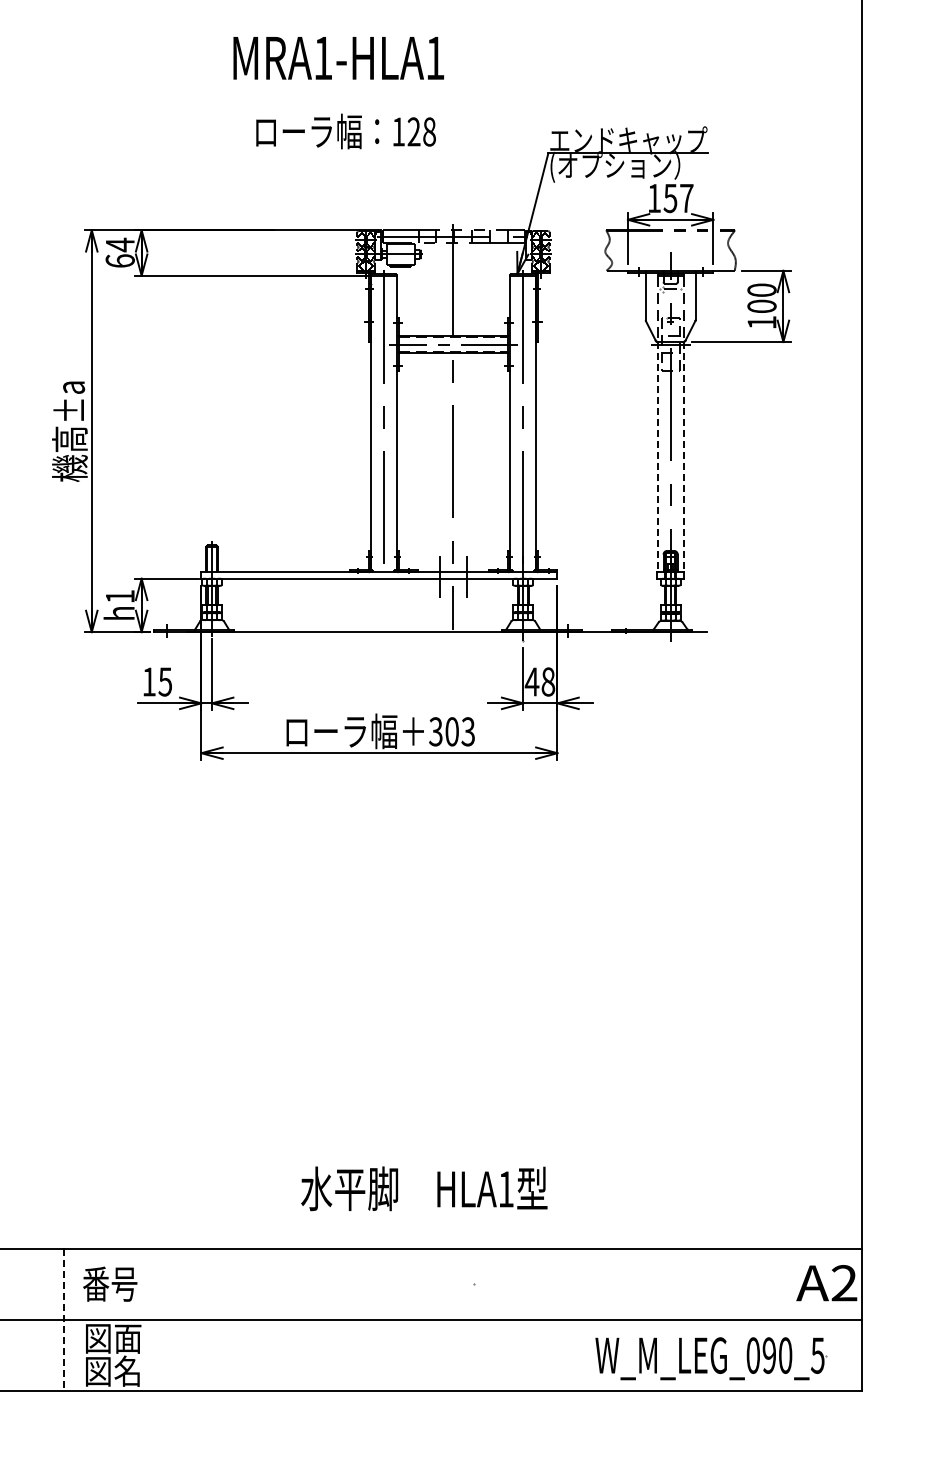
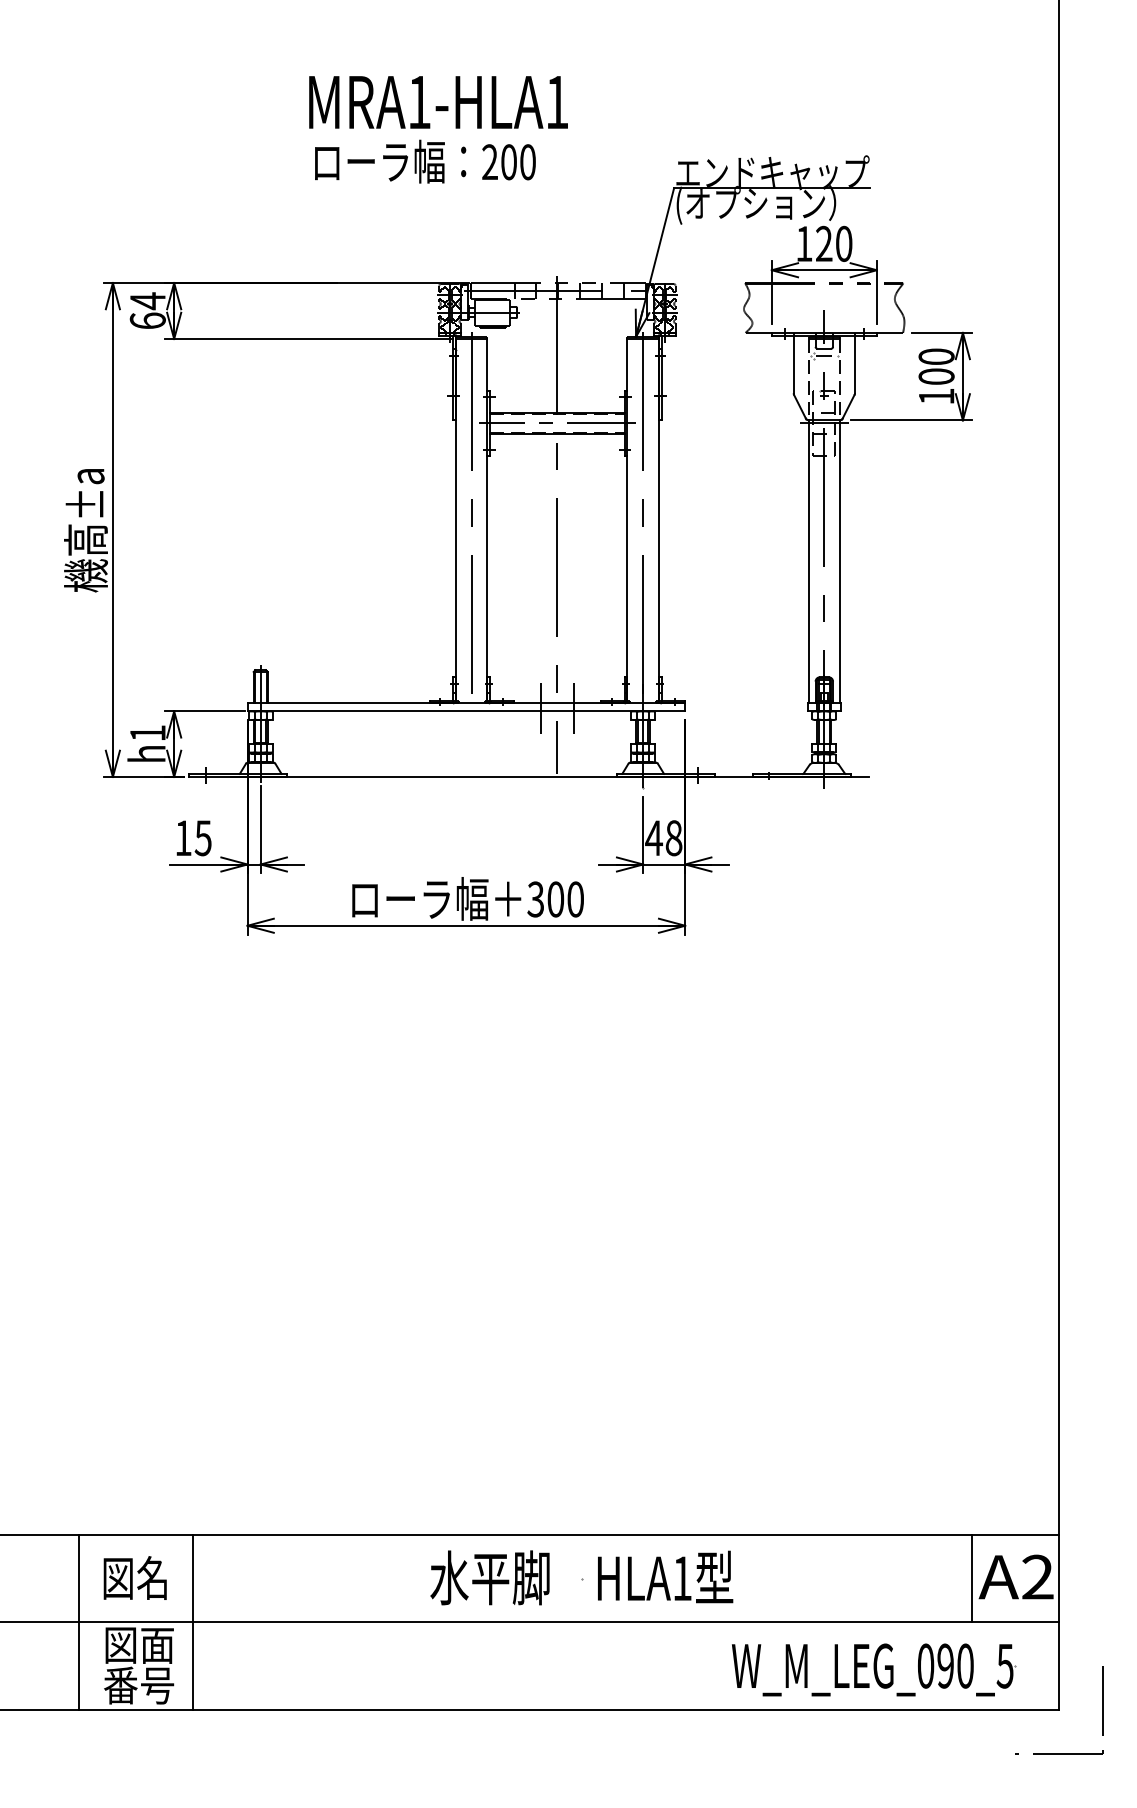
text: (338, 58) -> (438, 102), moved
text: (413, 131) -> (508, 161), 128 -> 200
text: (678, 198) -> (833, 244), 157 -> 120
line: (657, 457) -> (808, 562), dashed -> solid
line: (683, 457) -> (840, 562), dashed -> solid
text: (468, 731) -> (575, 899), 303 -> 300
text: (424, 1188) -> (582, 1577), moved
text: (110, 1283) -> (135, 1577), 番号 -> 図名
line: (790, 1284) -> (971, 1578), added
line: (156, 1319) -> (192, 1621), added
line: (64, 1320) -> (79, 1622), dashed -> solid
text: (112, 1370) -> (138, 1684), 図名 -> 番号
part: (896, 1391) -> (1101, 1710), added

